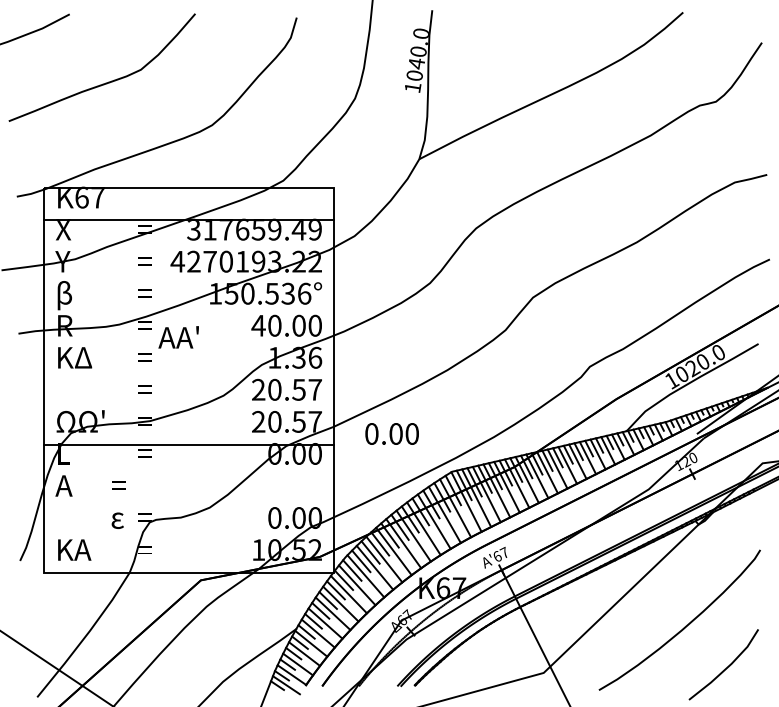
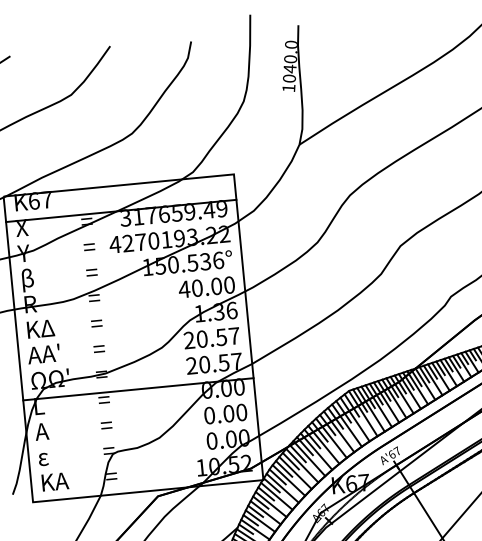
text: (178, 337) -> (43, 354), moved
text: (391, 433) -> (225, 413), moved
text: (118, 485) -> (105, 425), moved
text: (117, 520) -> (43, 459), moved

